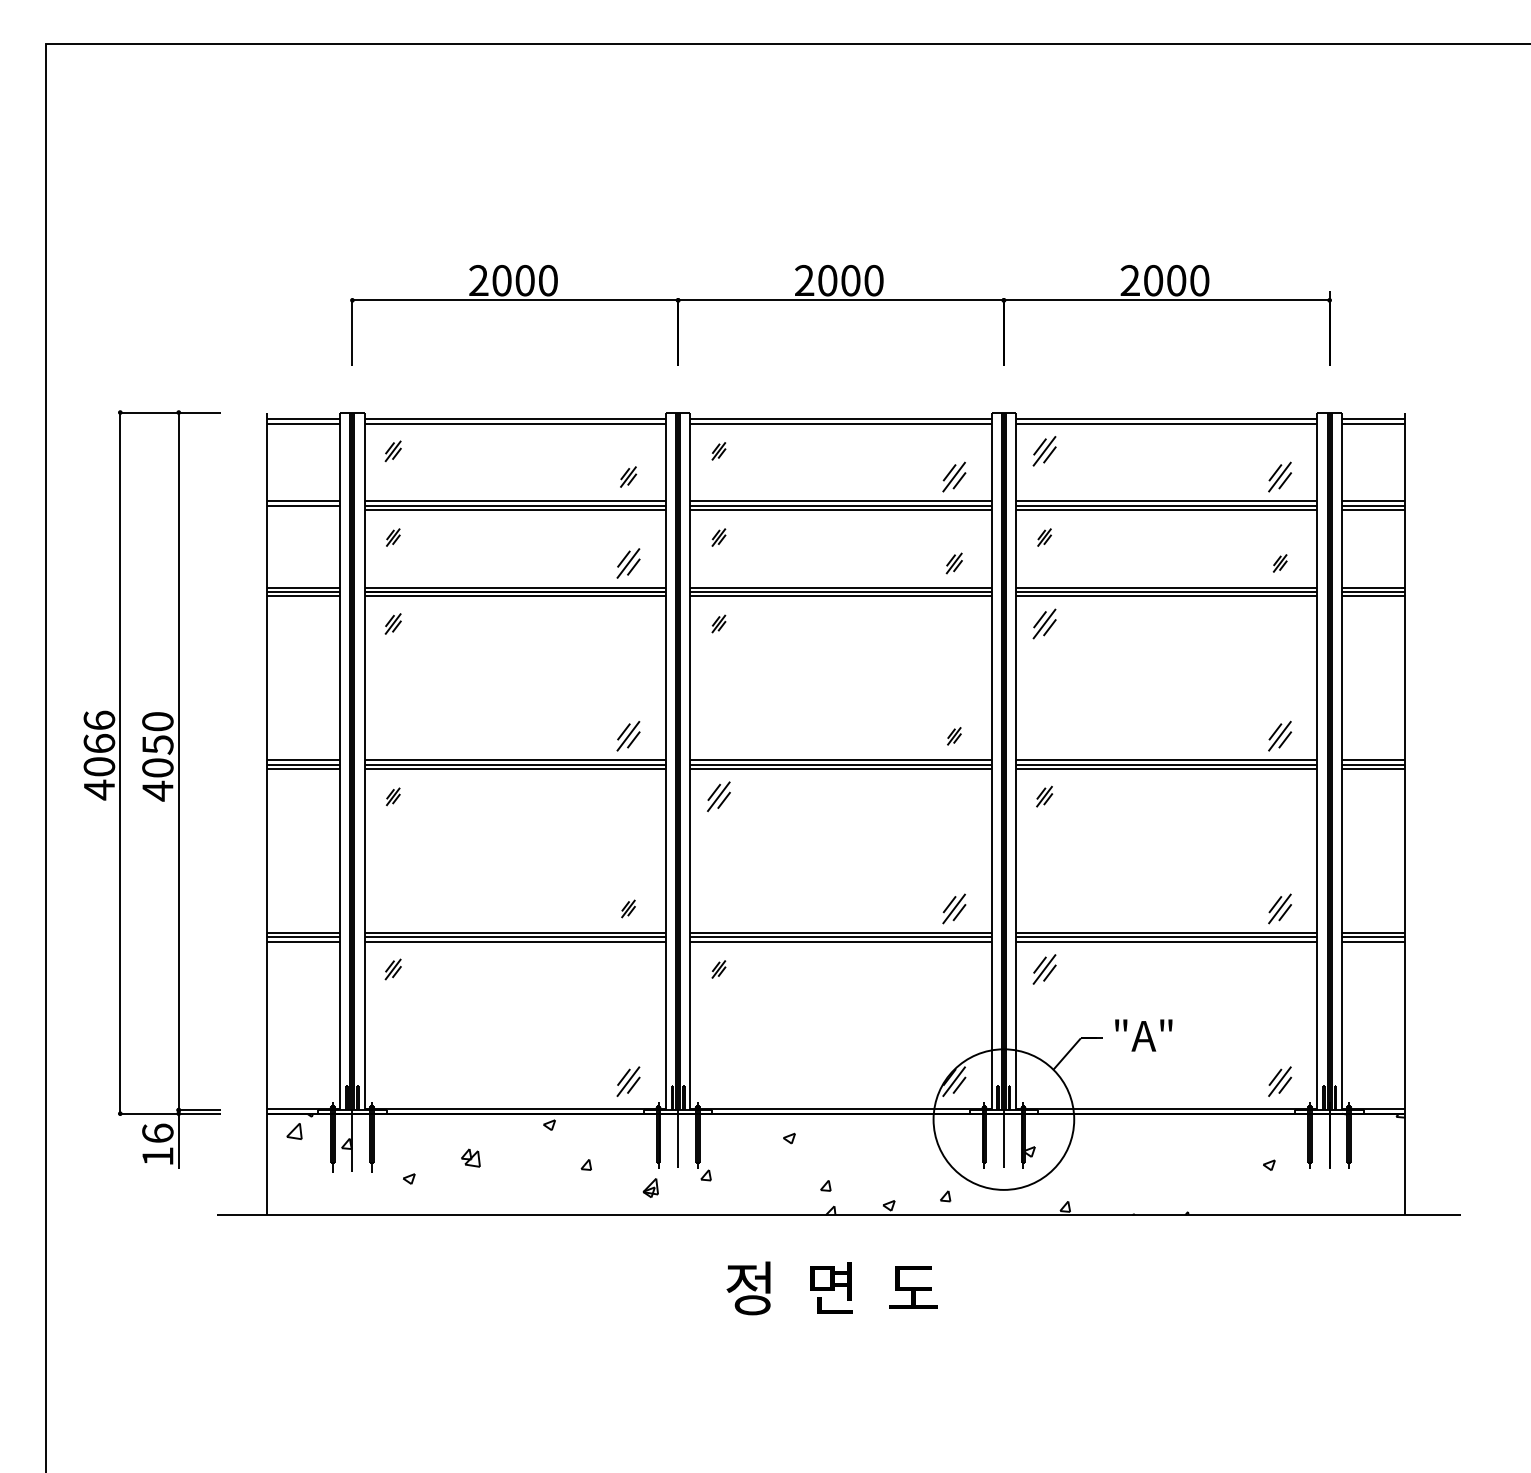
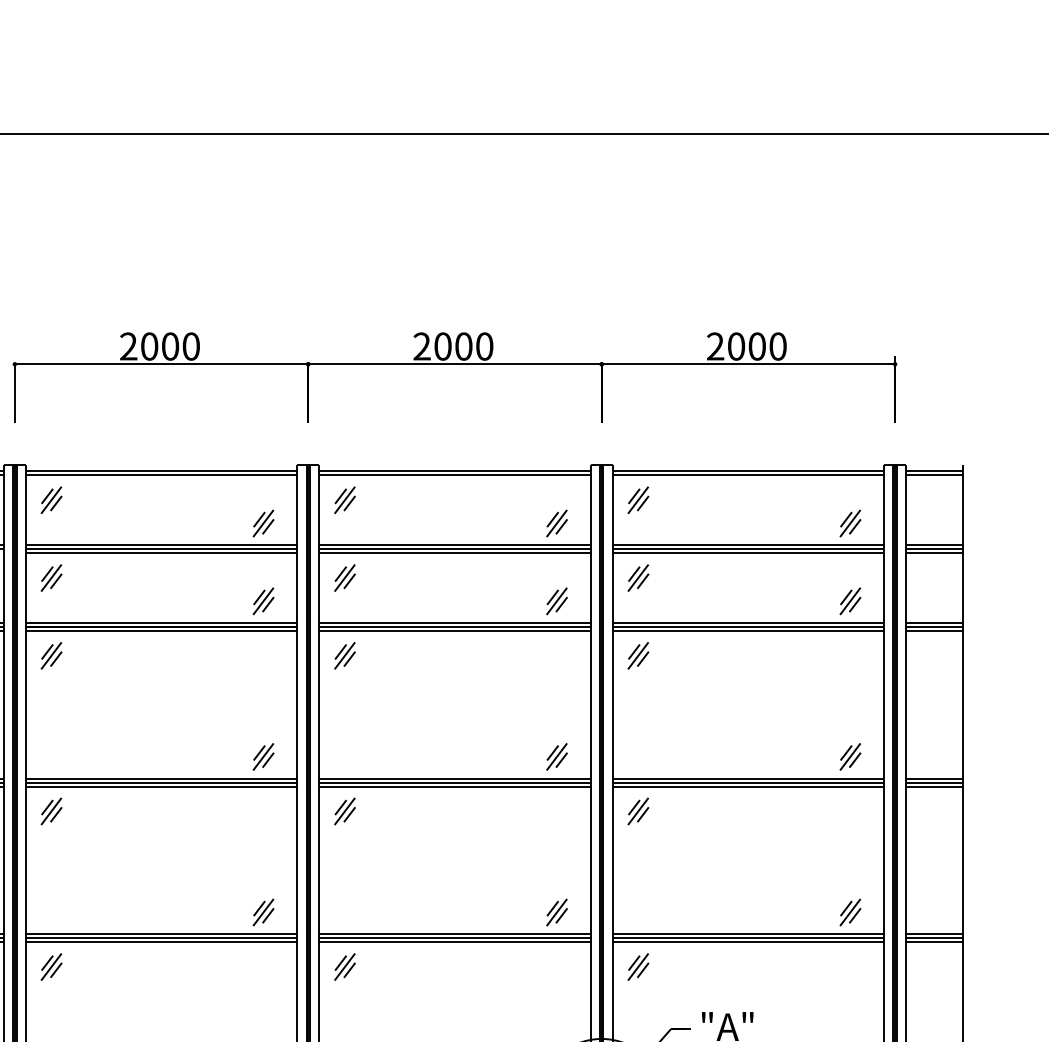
part: (393, 451) -> (51, 500), size x1.43
part: (718, 451) -> (344, 500), size x1.67
part: (628, 476) -> (263, 522), size x1.43
part: (393, 537) -> (51, 577), size x1.67
part: (718, 537) -> (344, 577), size x1.67
part: (1044, 537) -> (638, 577), size x1.67
part: (954, 563) -> (557, 601), size x1.43
part: (1280, 563) -> (850, 601), size x1.67
part: (393, 623) -> (51, 655), size x1.43
part: (718, 623) -> (344, 655), size x1.67
part: (954, 736) -> (557, 757), size x1.67
part: (393, 796) -> (51, 811), size x1.67
part: (1044, 796) -> (638, 811), size x1.43
part: (628, 908) -> (263, 912), size x1.67
part: (393, 969) -> (51, 967), size x1.43
part: (718, 969) -> (344, 967), size x1.67

